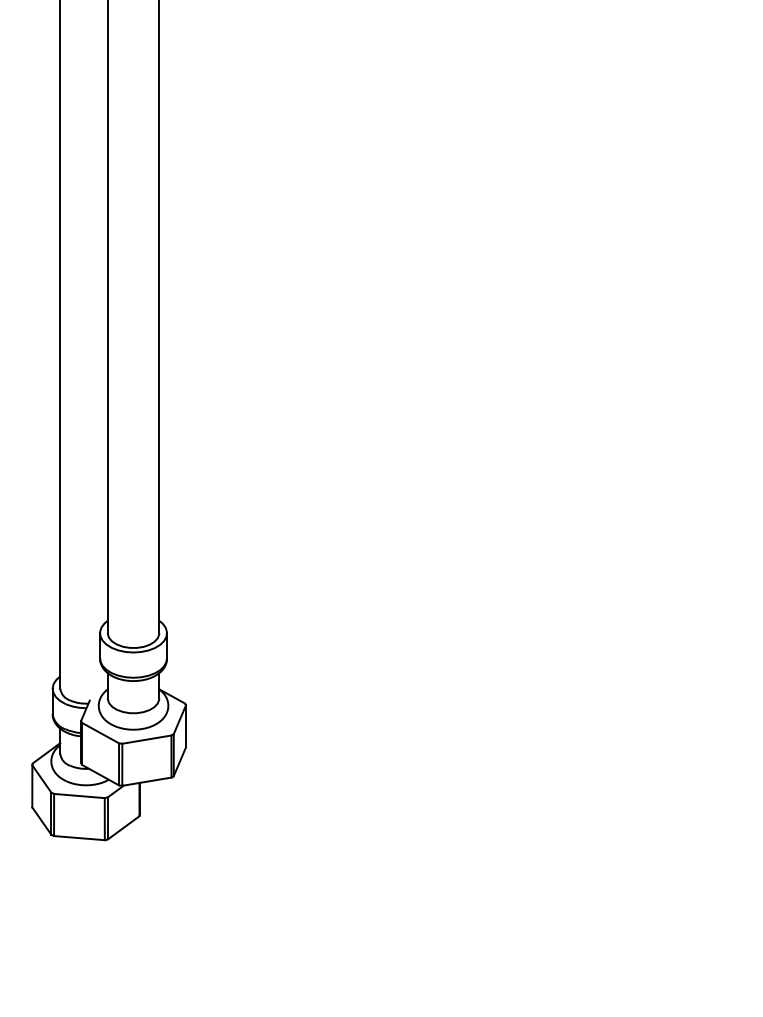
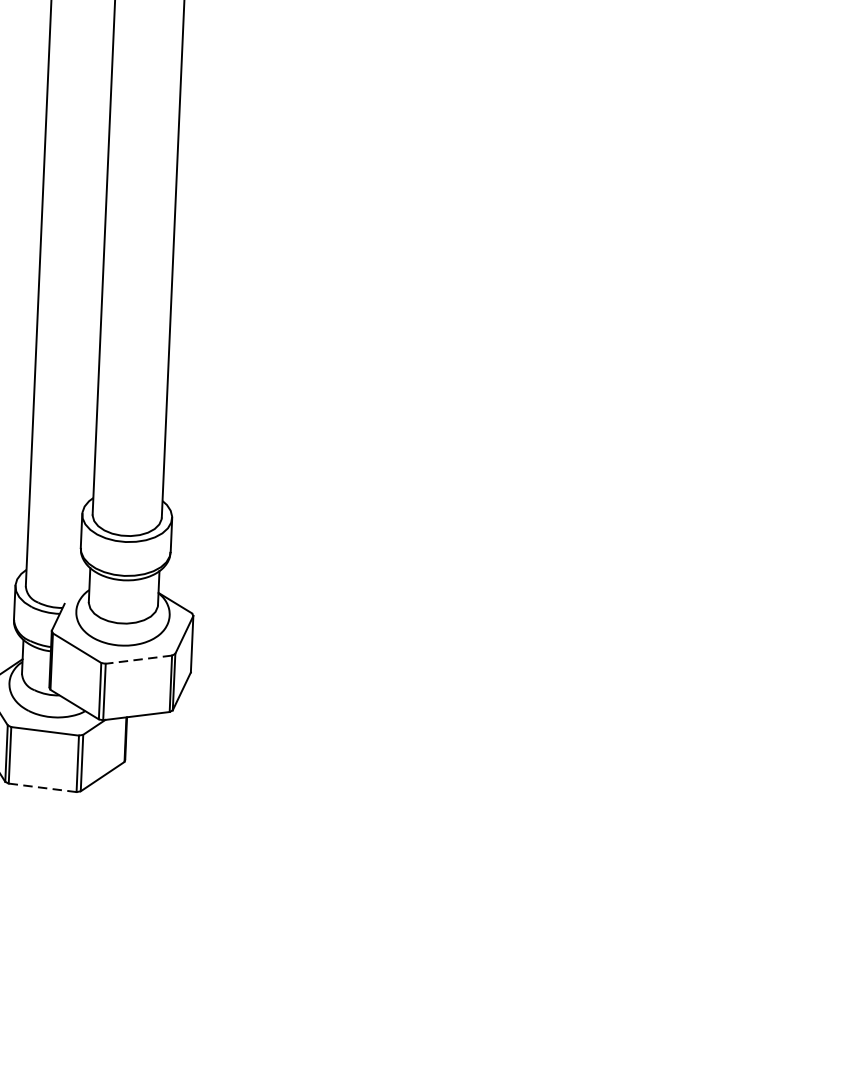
line: (146, 739) -> (138, 659), solid -> dashed
line: (78, 838) -> (41, 788), solid -> dashed

